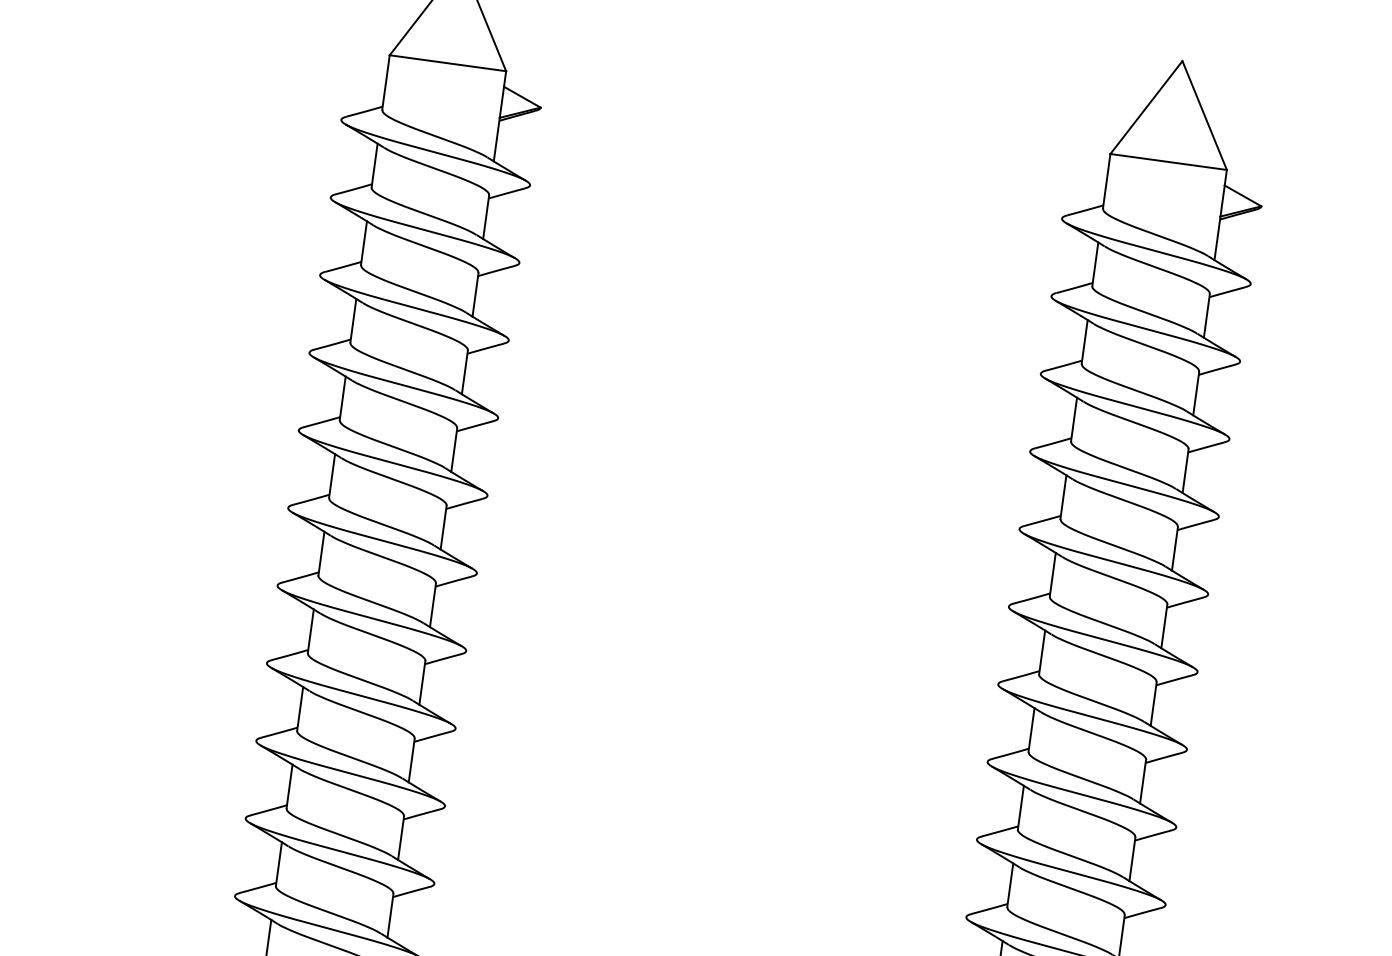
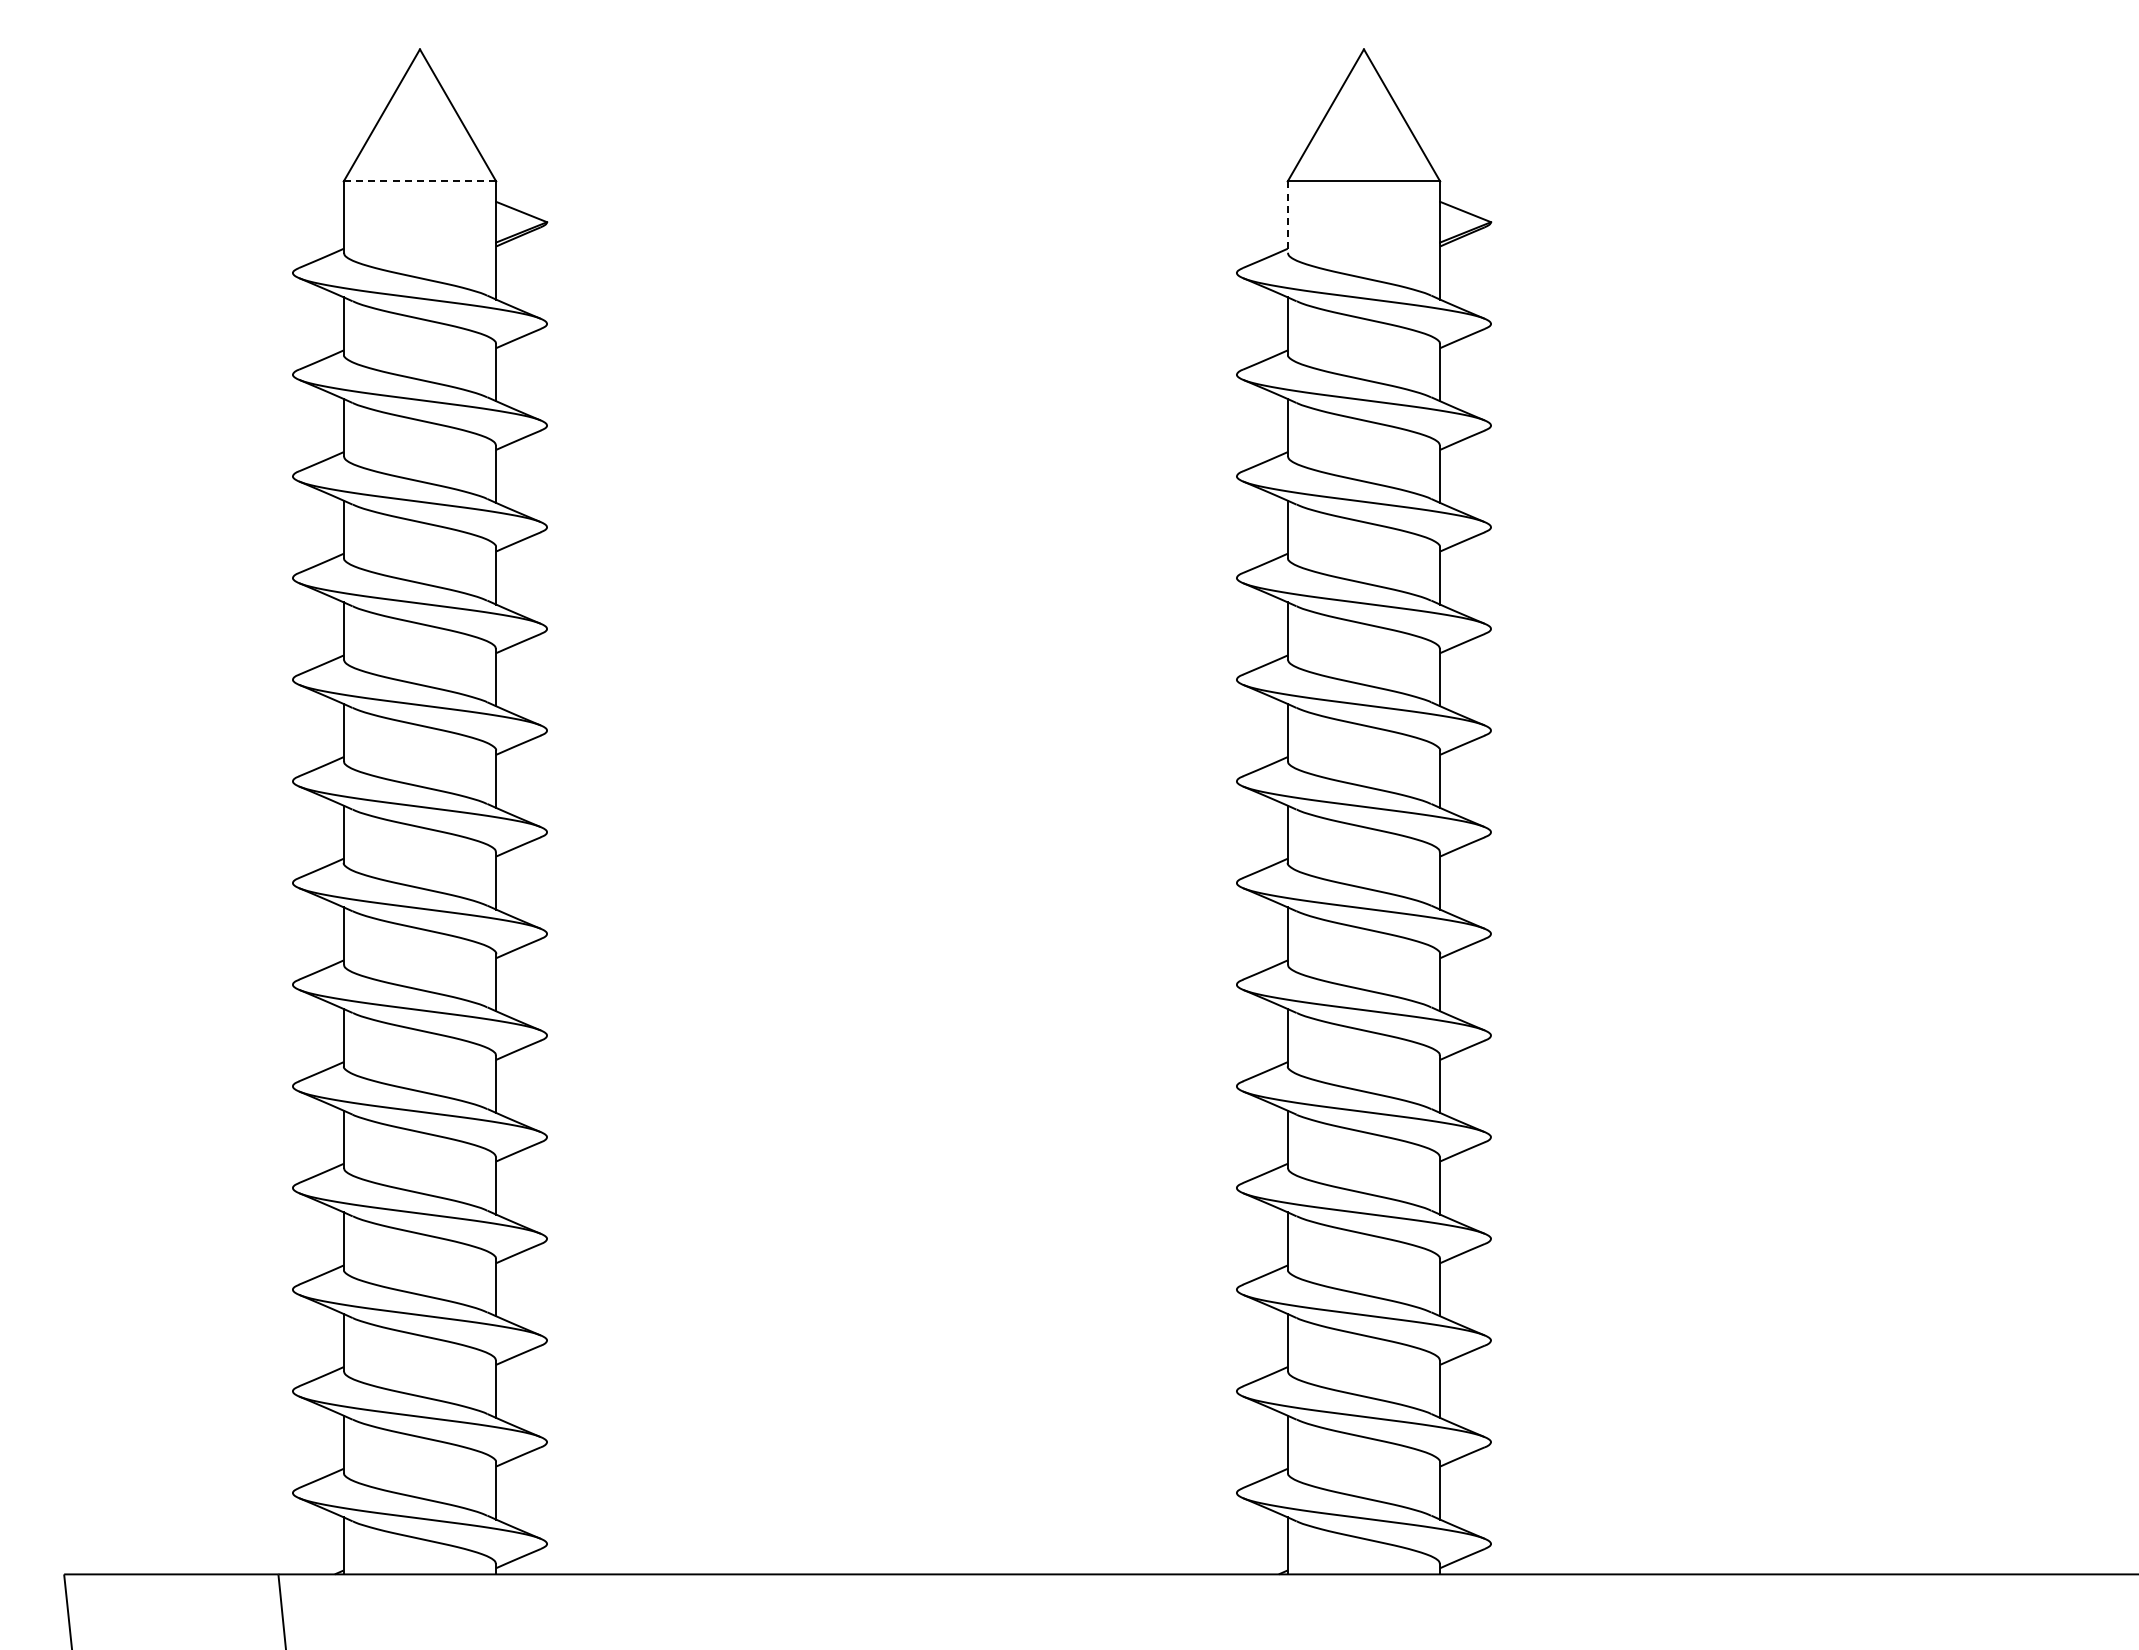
line: (447, 63) -> (419, 181), solid -> dashed
line: (1106, 181) -> (1287, 217), solid -> dashed

